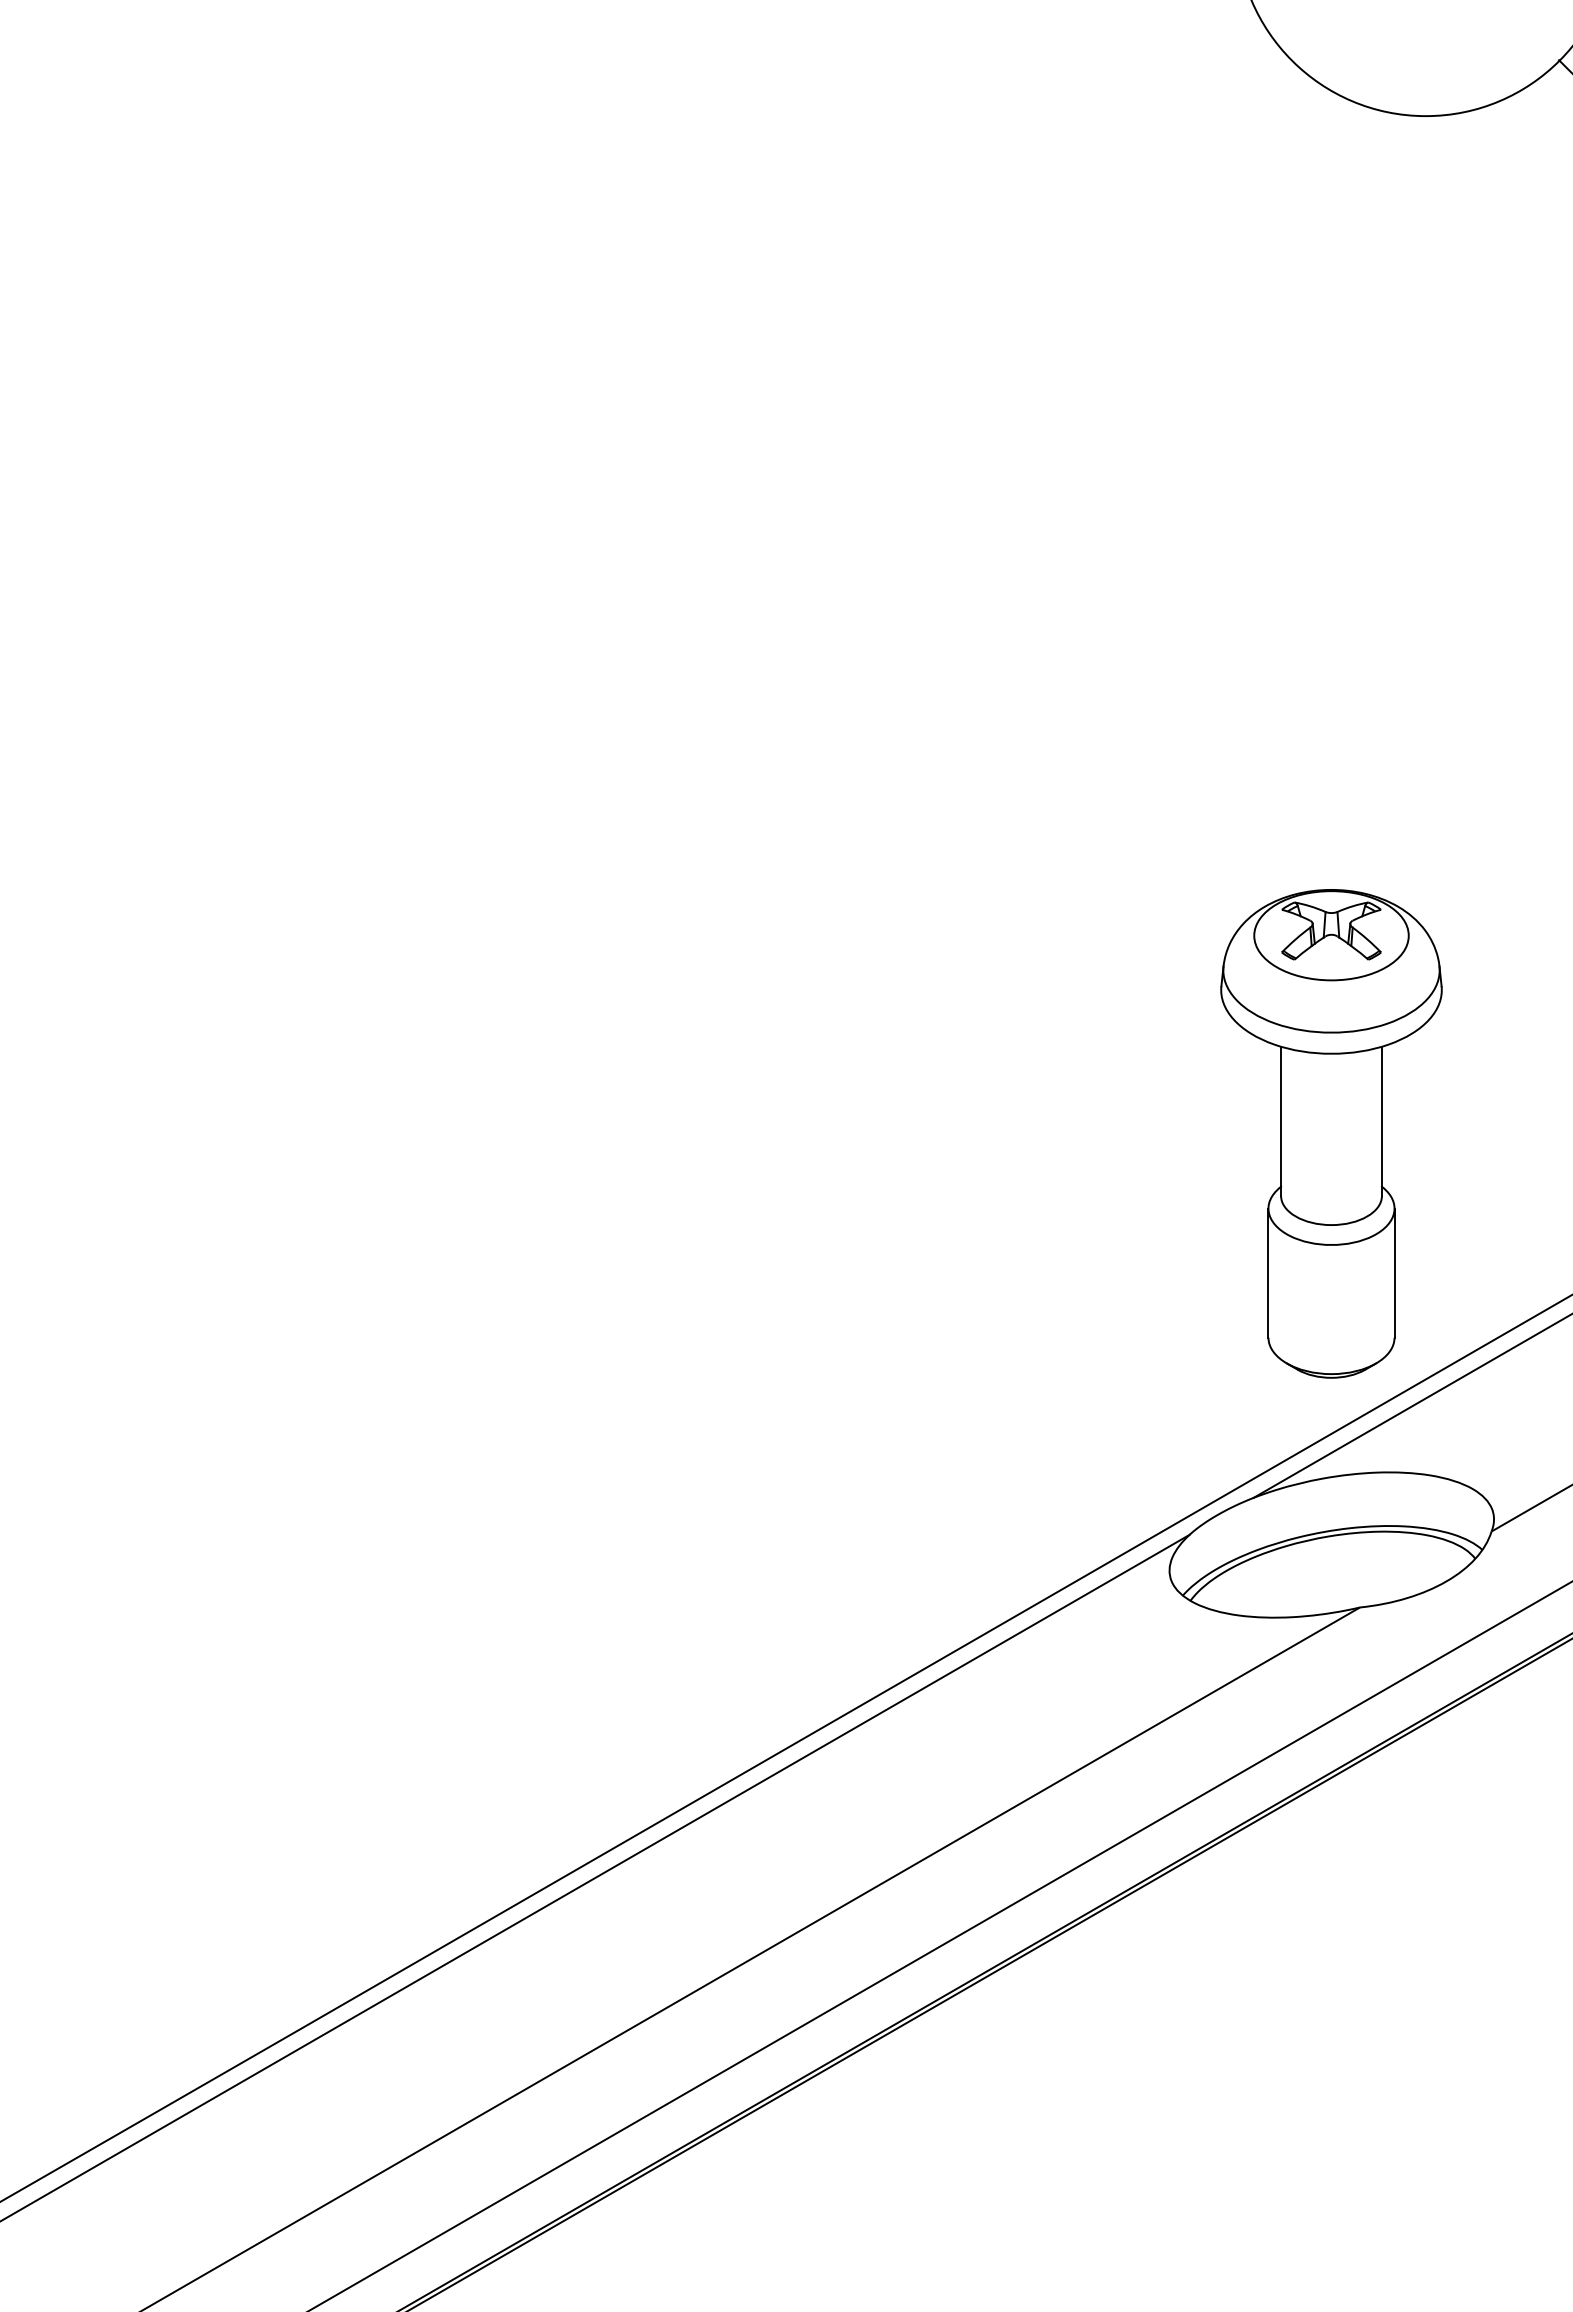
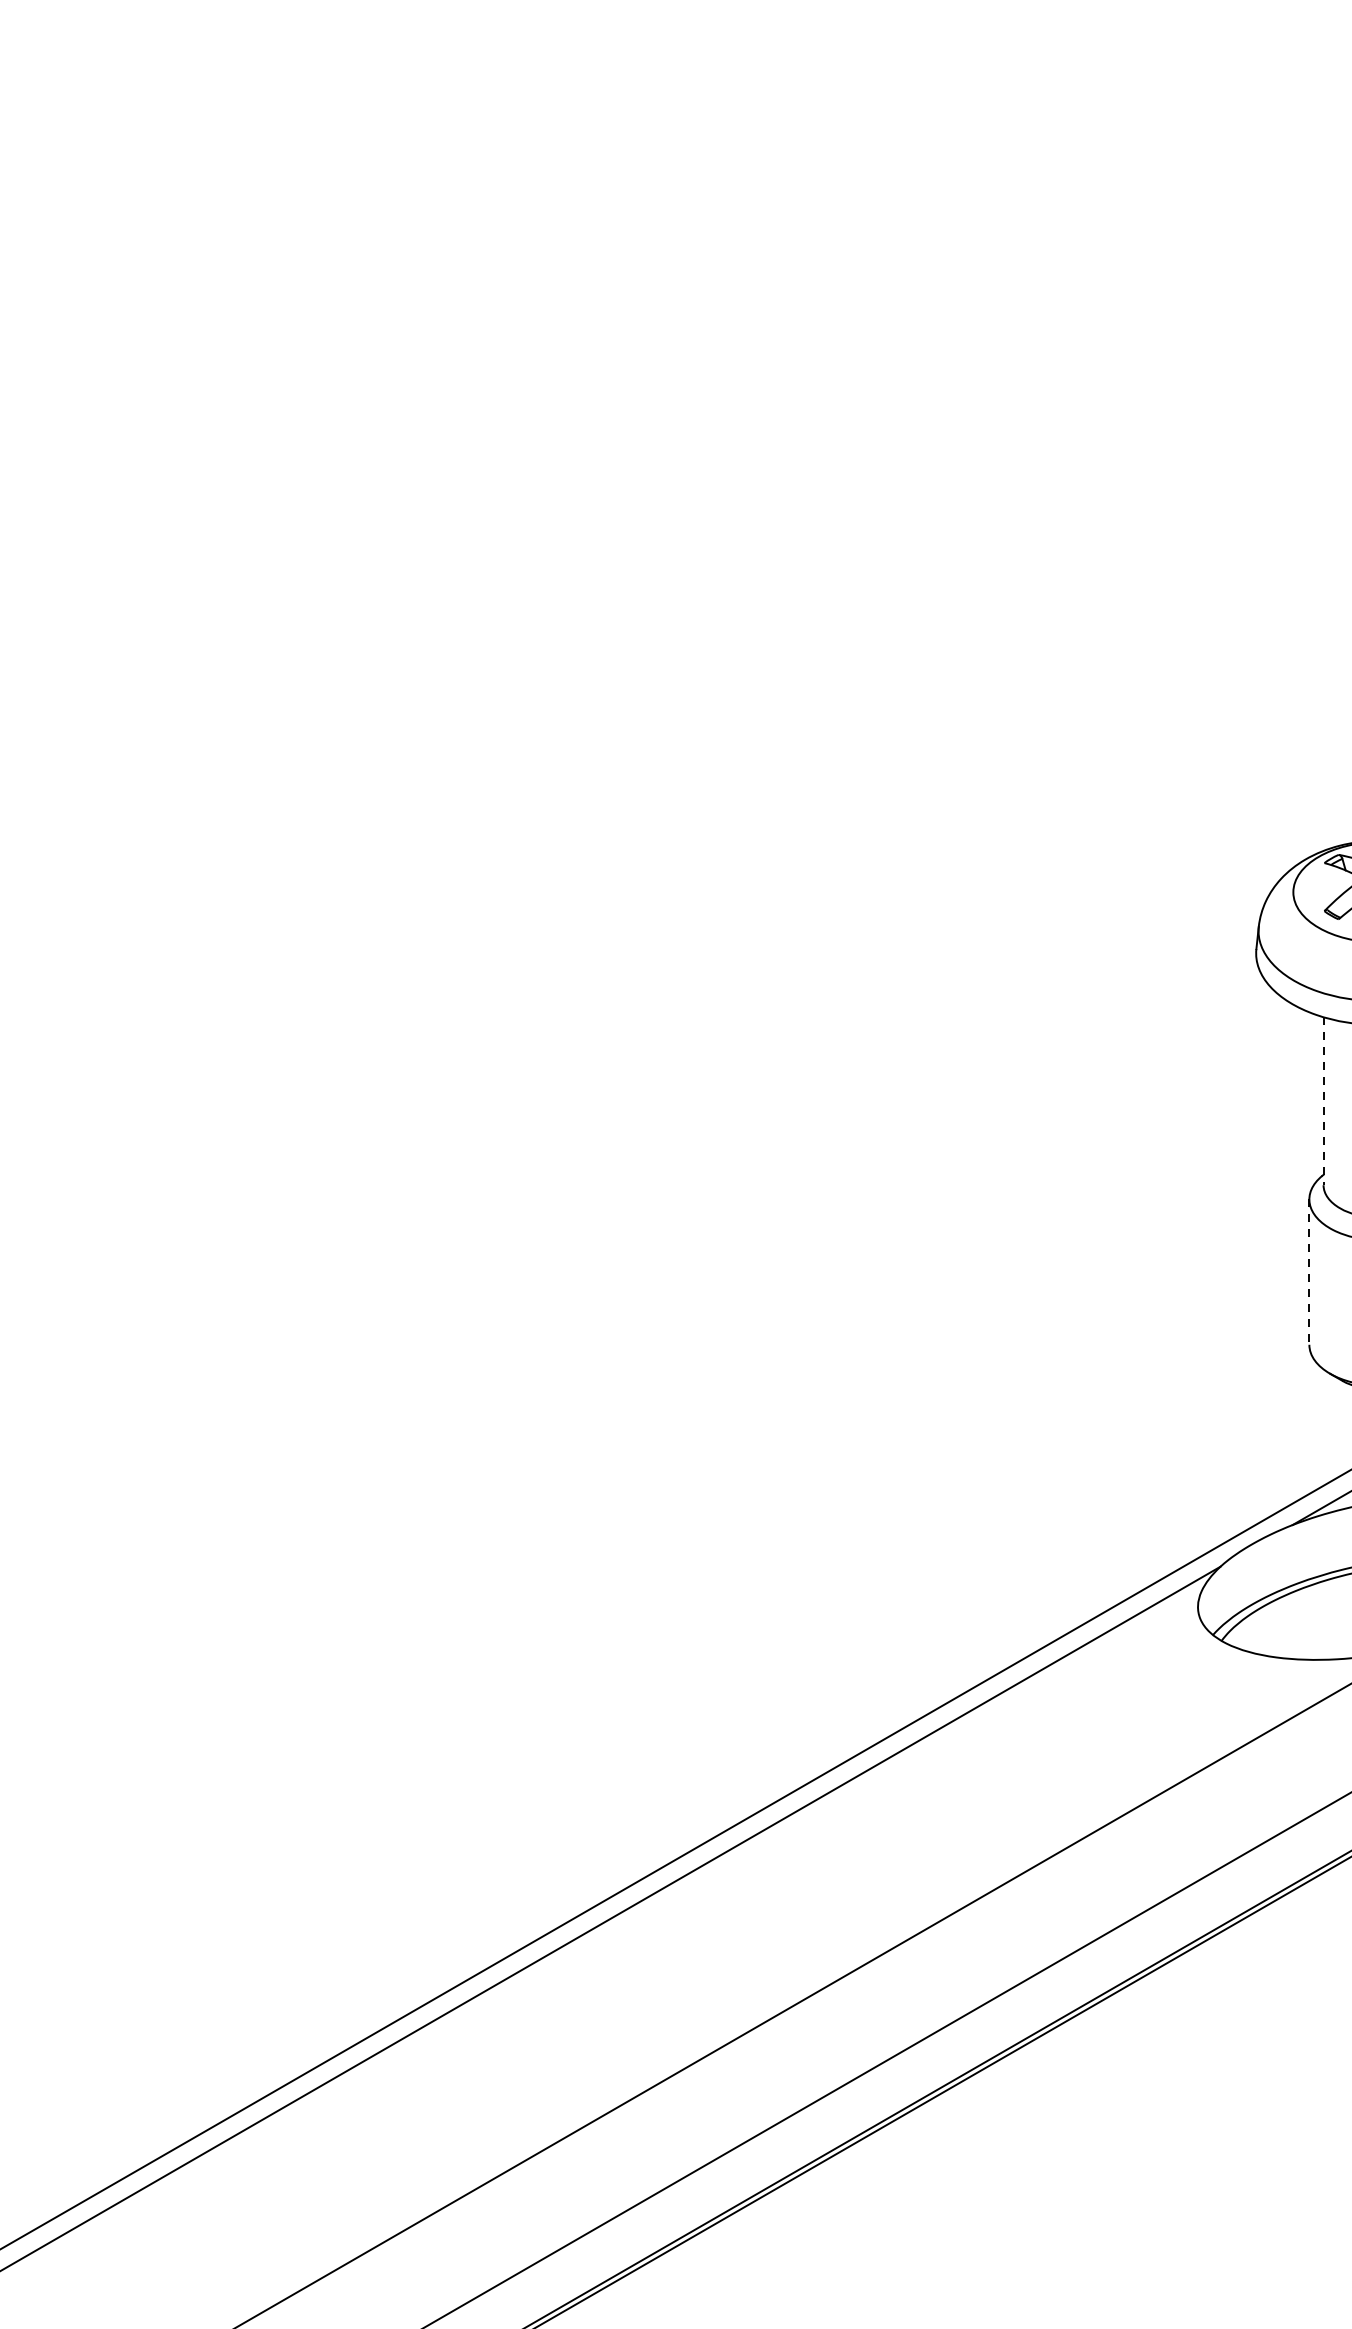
line: (1281, 1121) -> (1324, 1101), solid -> dashed
line: (1268, 1273) -> (1309, 1272), solid -> dashed

